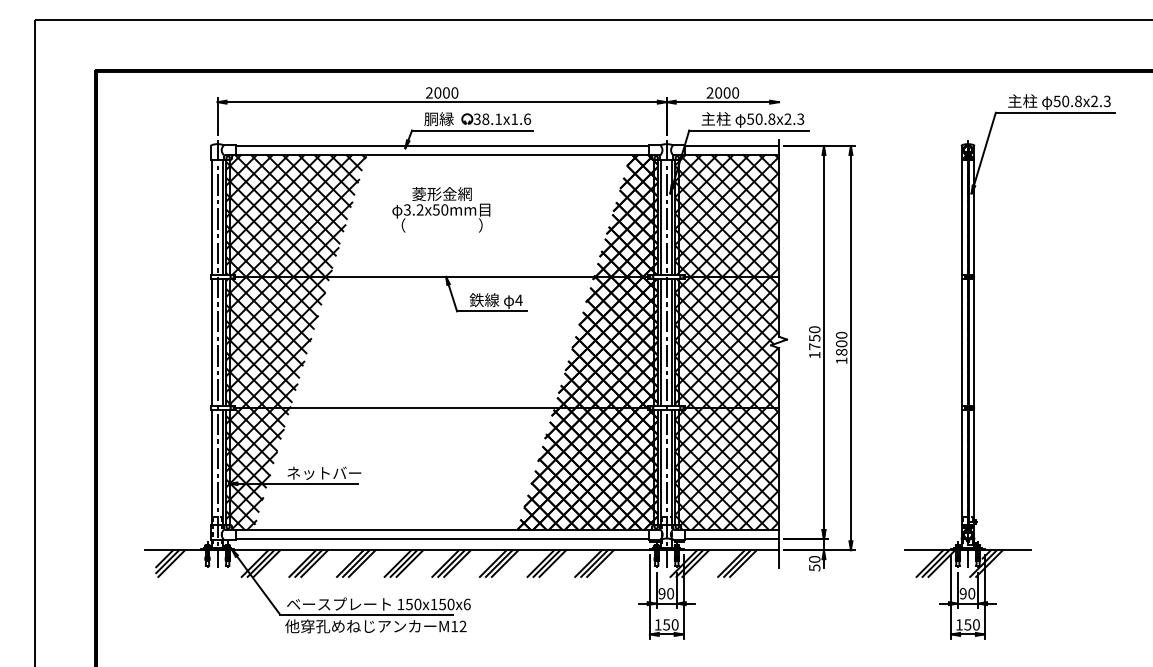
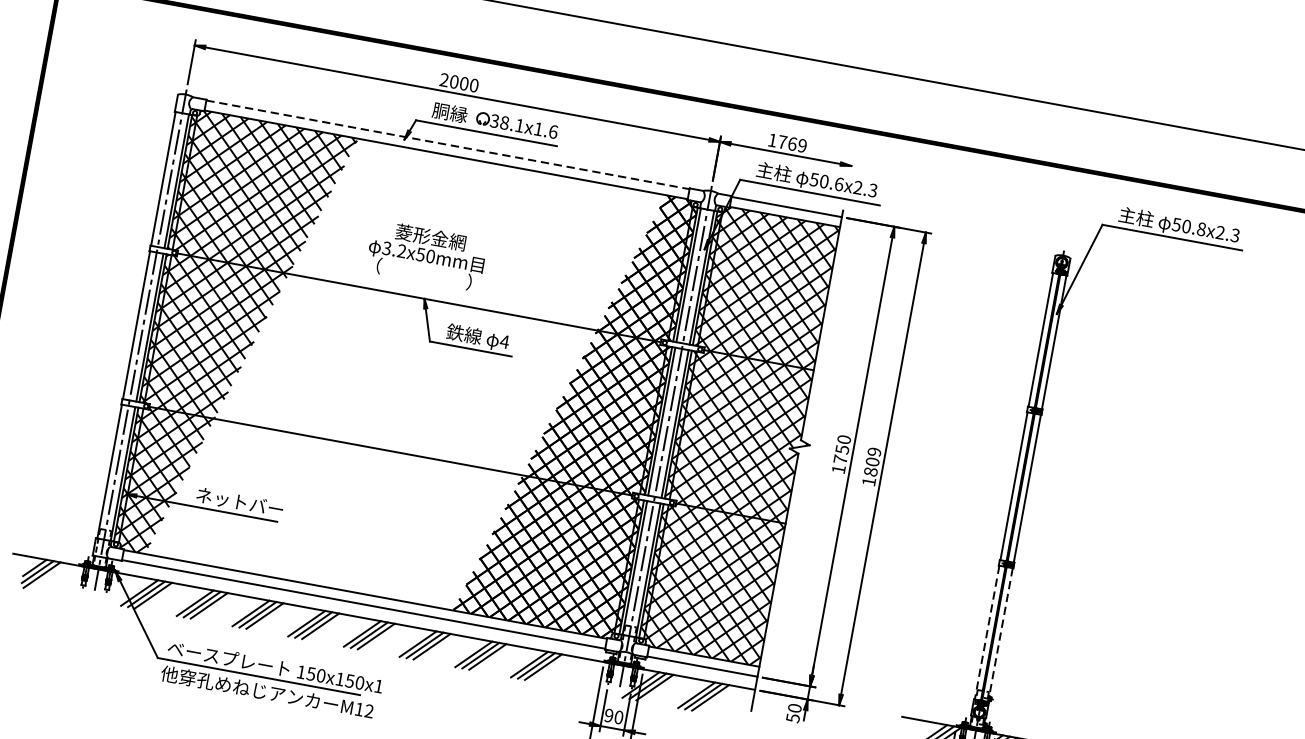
text: (722, 92) -> (787, 142), 2000 -> 1769
text: (771, 118) -> (838, 183), 50.8x2.3 -> 50.6x2.3
line: (442, 145) -> (448, 144), solid -> dashed
text: (441, 209) -> (426, 255), moved
text: (841, 334) -> (874, 451), 1800 -> 1809
line: (962, 468) -> (987, 633), solid -> dashed
line: (973, 468) -> (1000, 636), solid -> dashed
text: (466, 604) -> (378, 686), 150x150x6 -> 150x150x1

